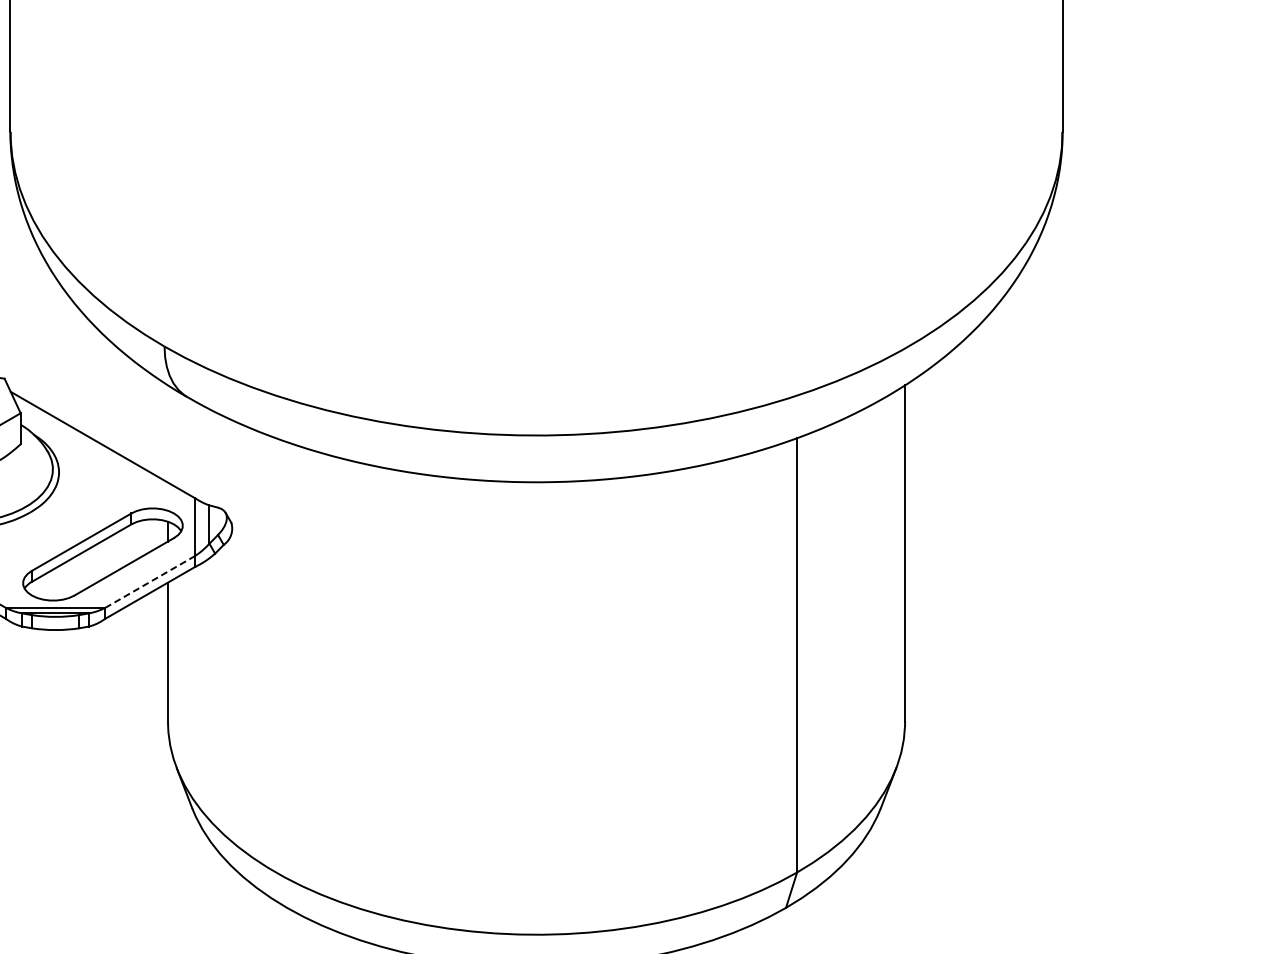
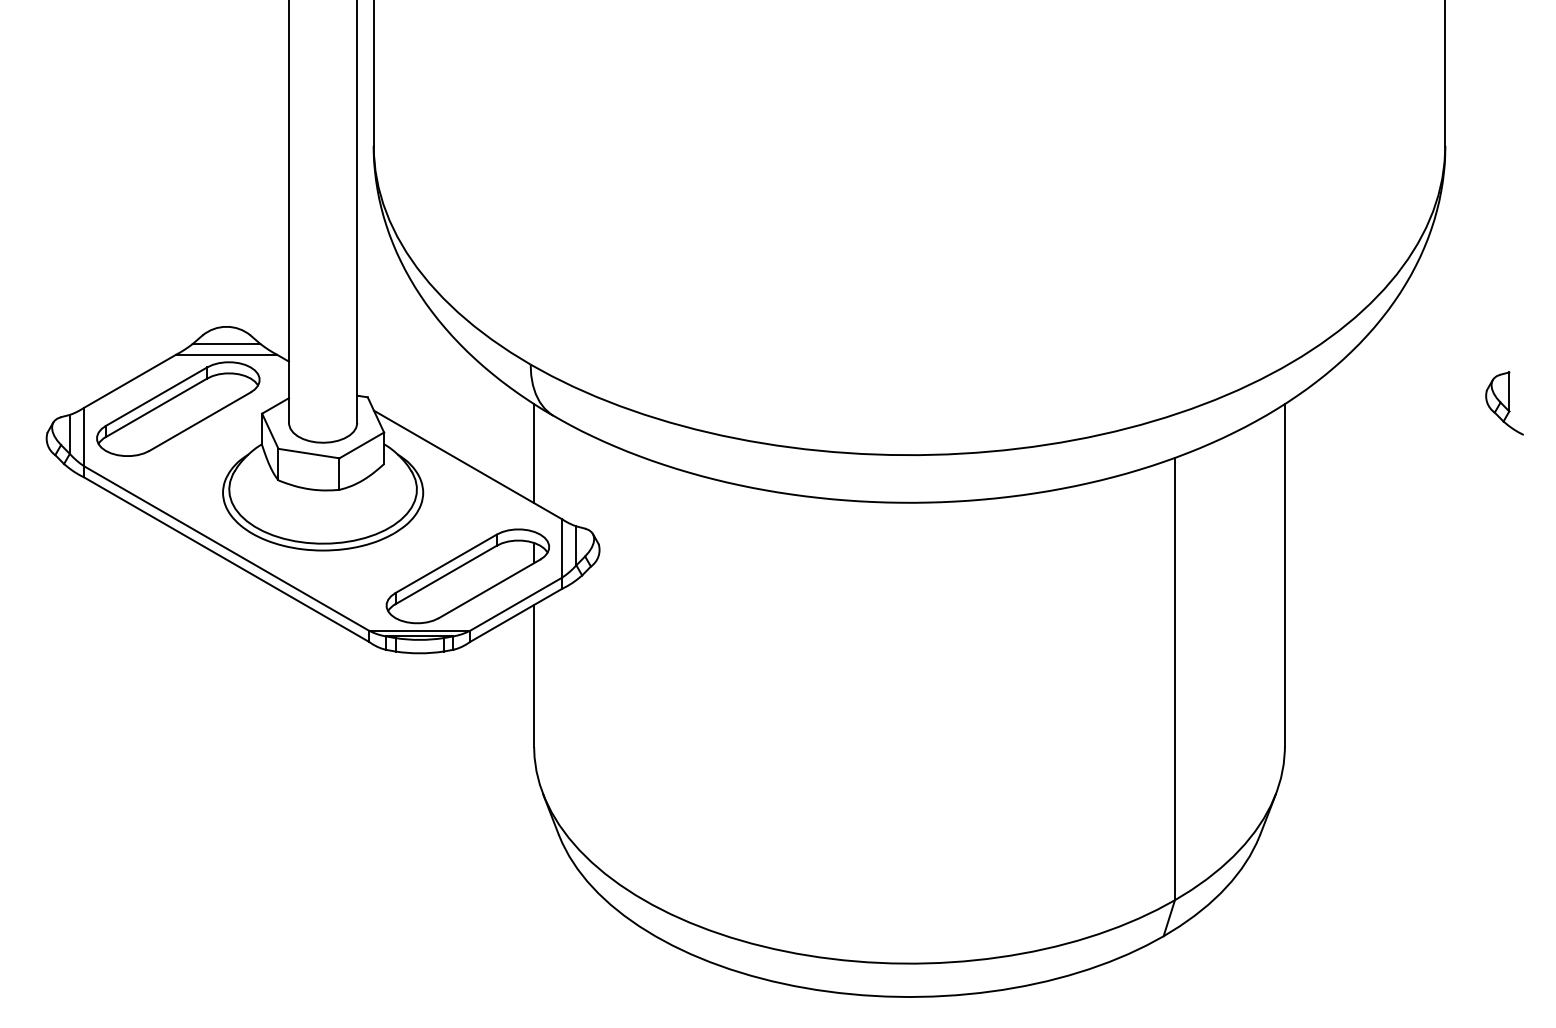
part: (1120, 384) -> (1504, 403), added
line: (168, 433) -> (534, 453), added
line: (150, 582) -> (516, 604), dashed -> solid

